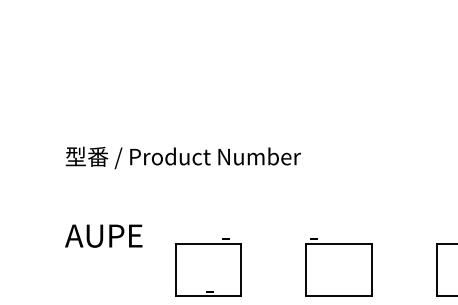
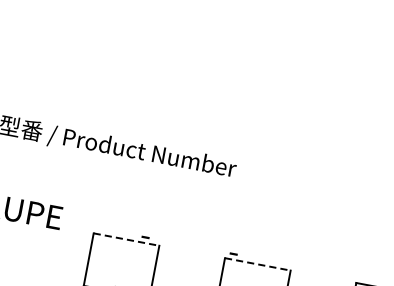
line: (208, 244) -> (126, 239), solid -> dashed
line: (338, 244) -> (257, 264), solid -> dashed

